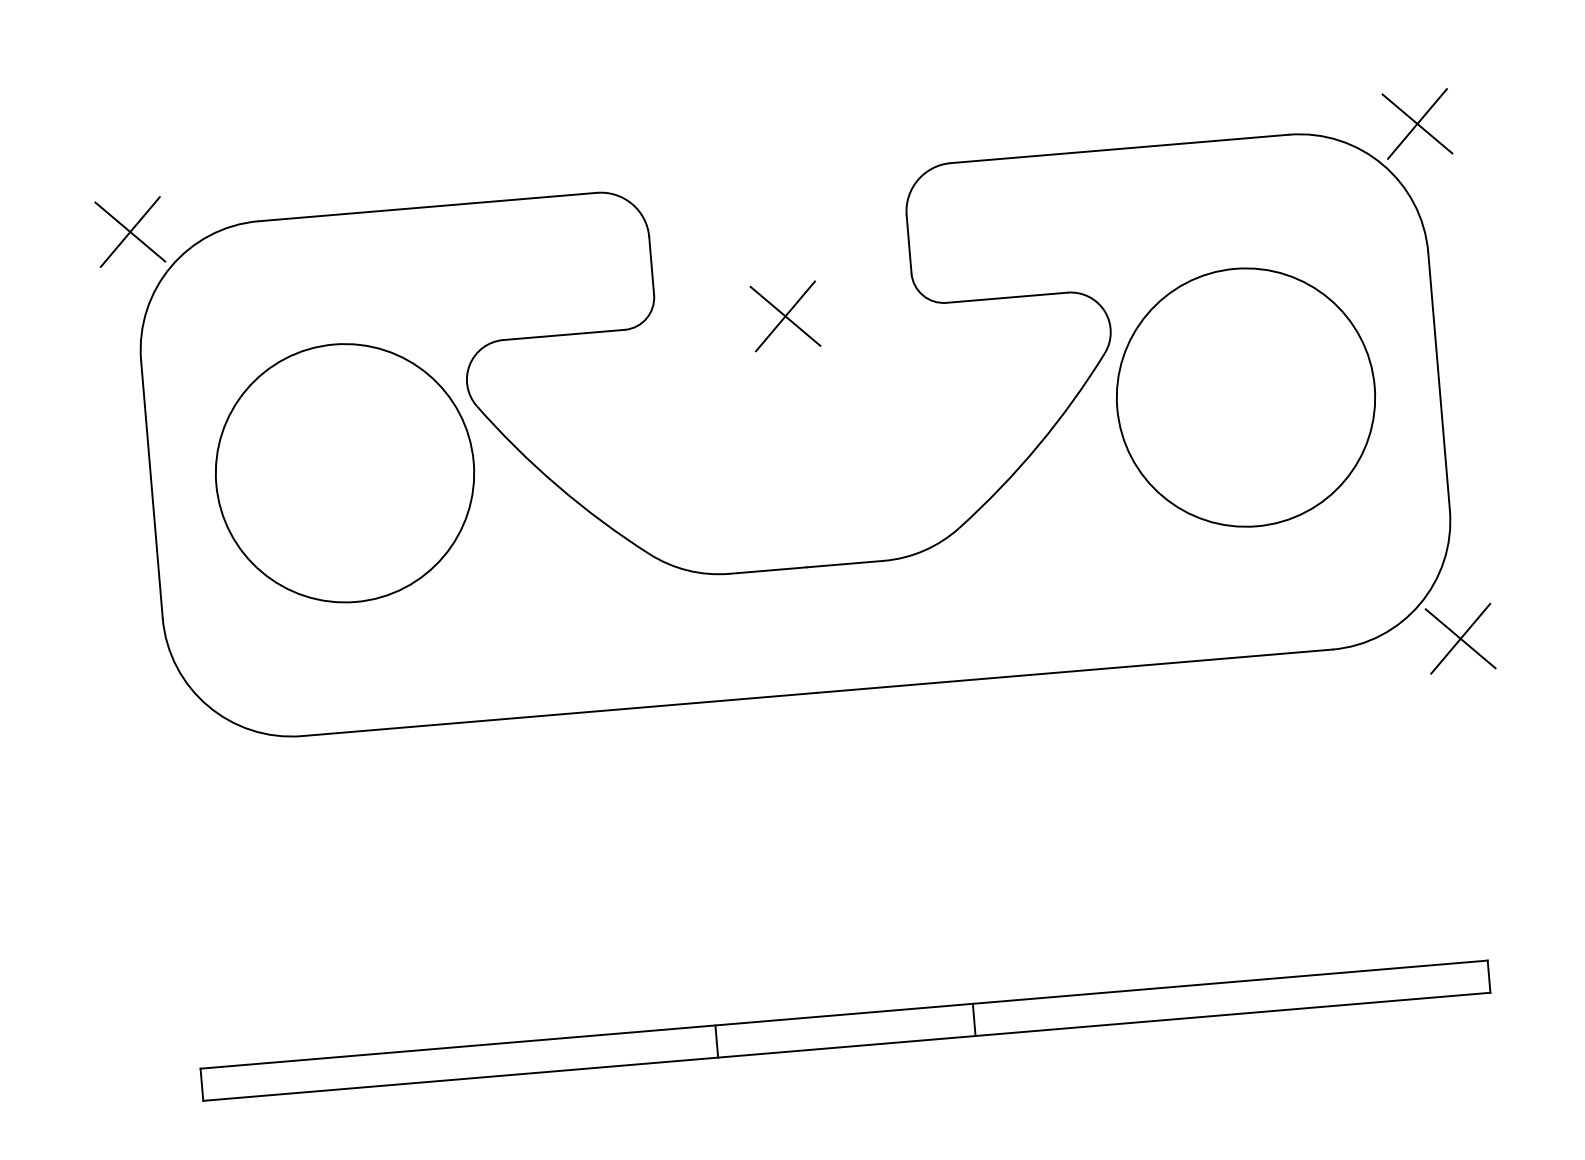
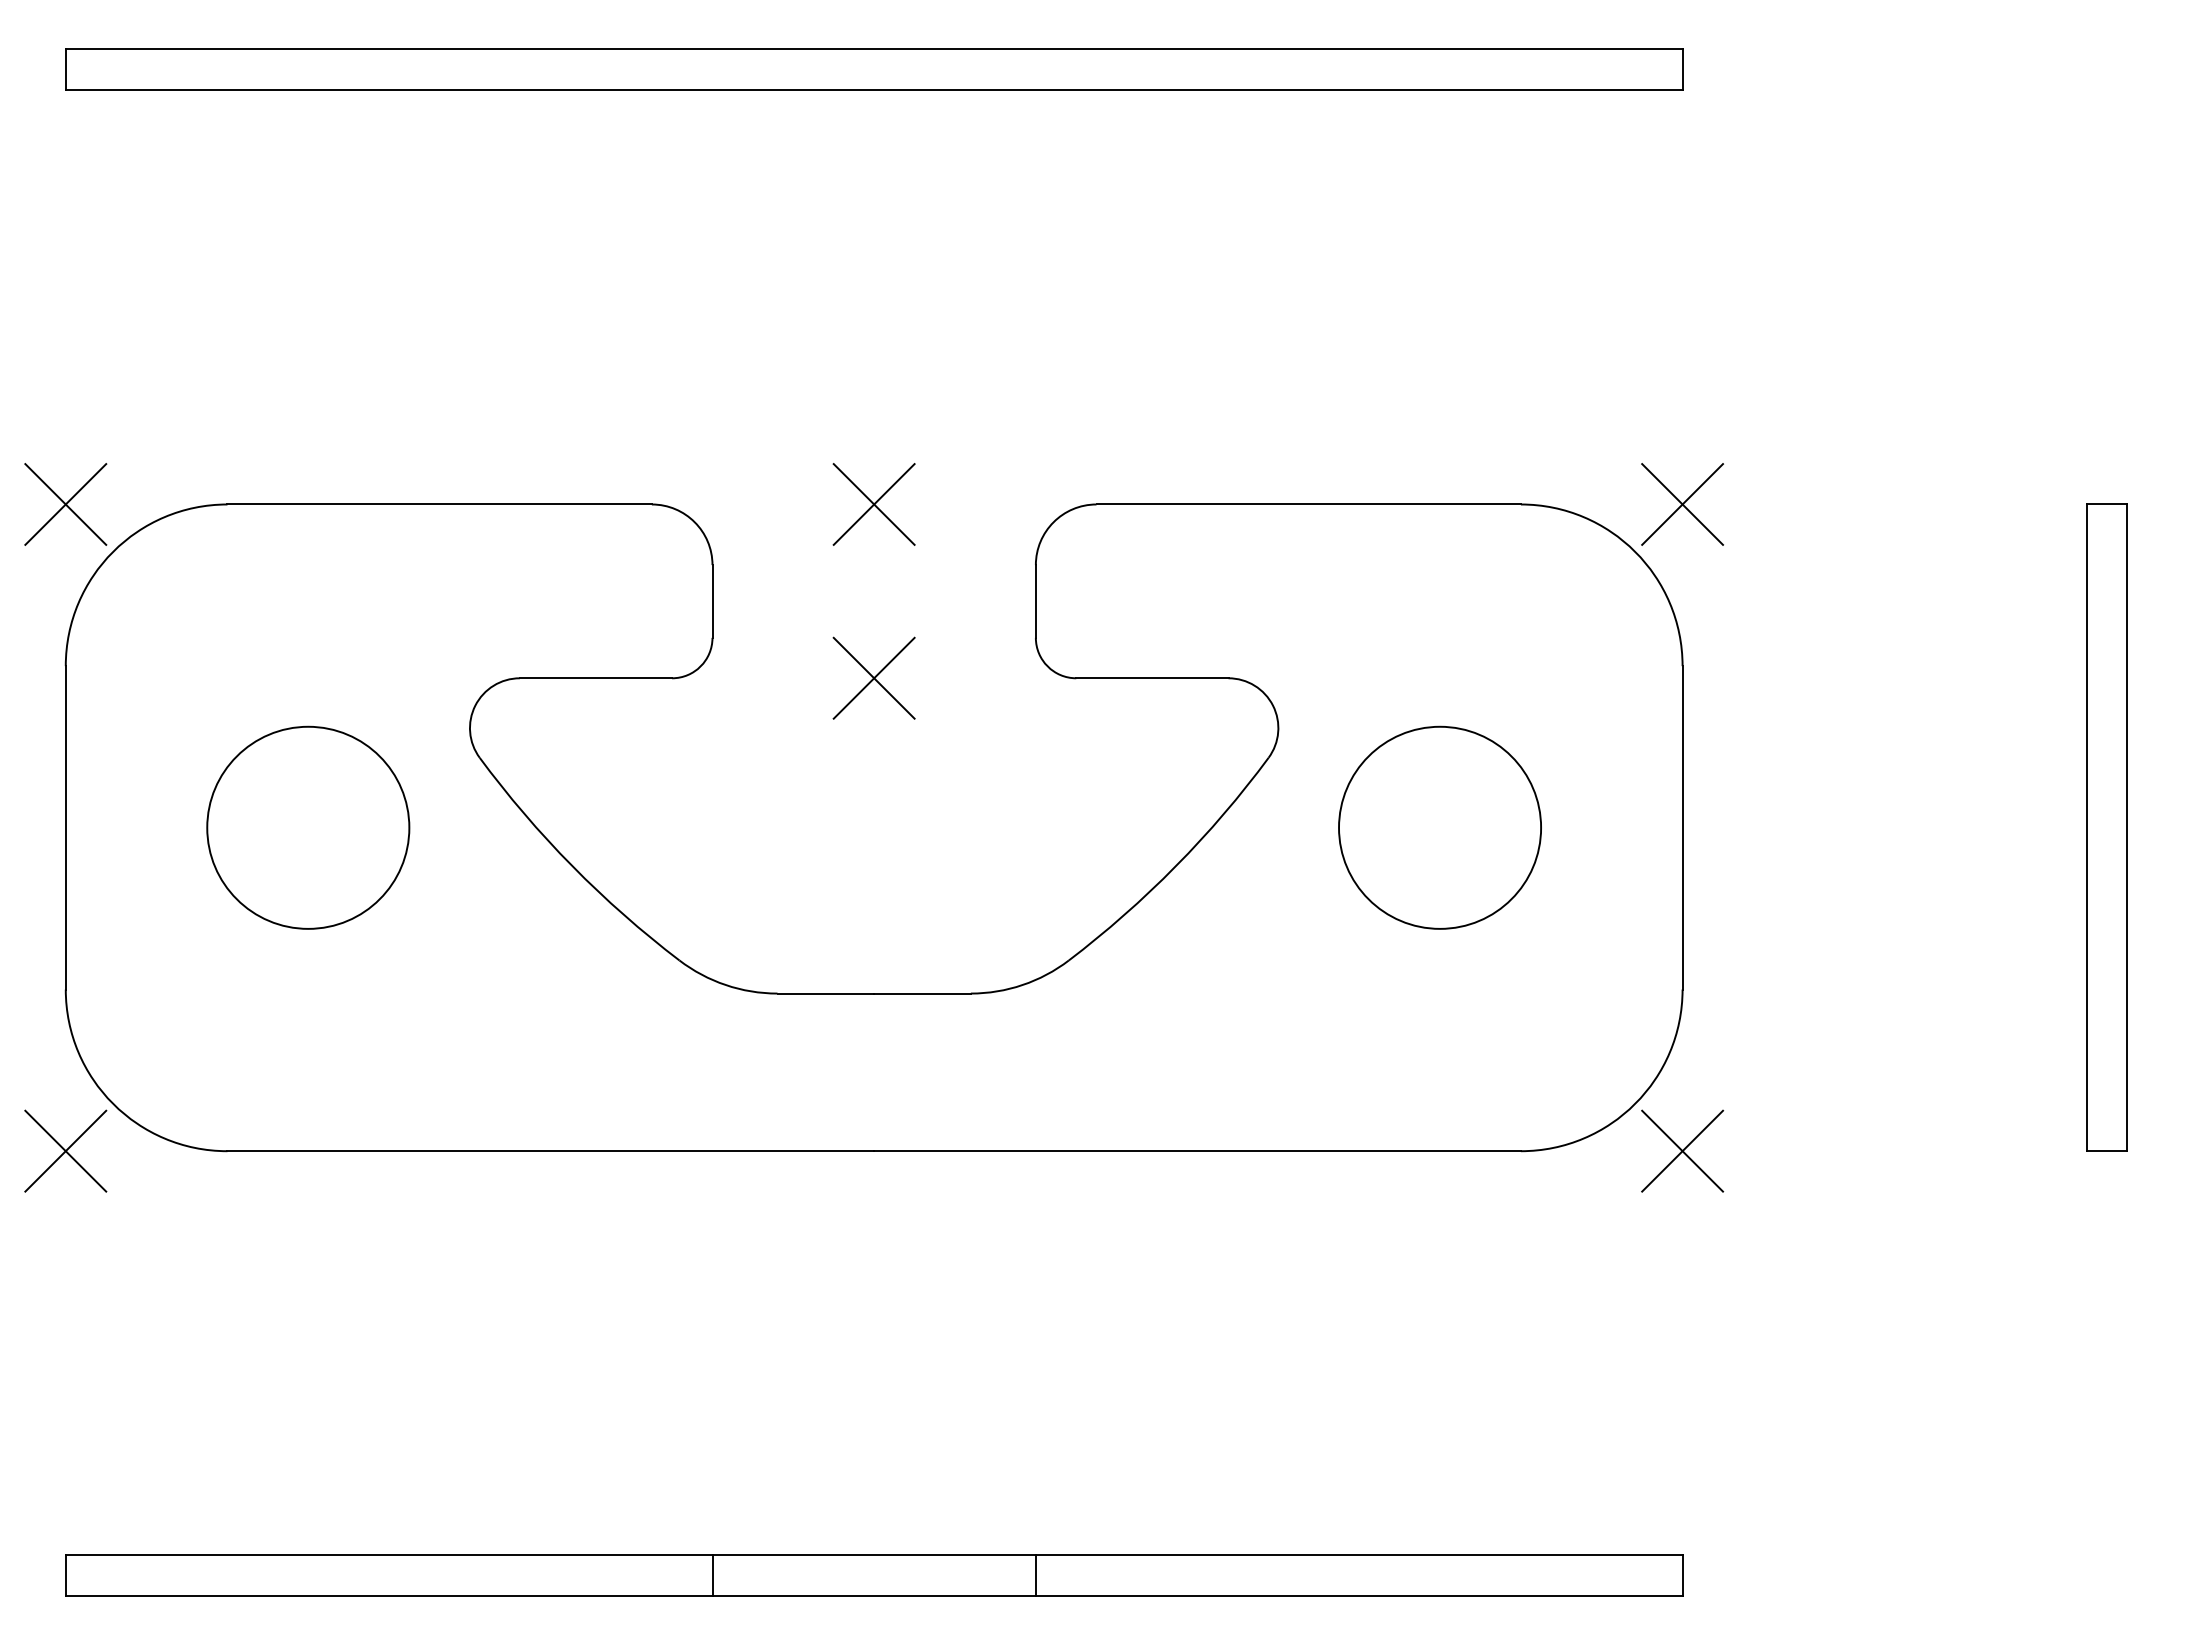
part: (773, 178) -> (873, 504), added
circle: (1246, 397) -> (1440, 827), size x0.62
circle: (345, 472) -> (308, 827), size x0.62
part: (173, 746) -> (65, 1150), added

